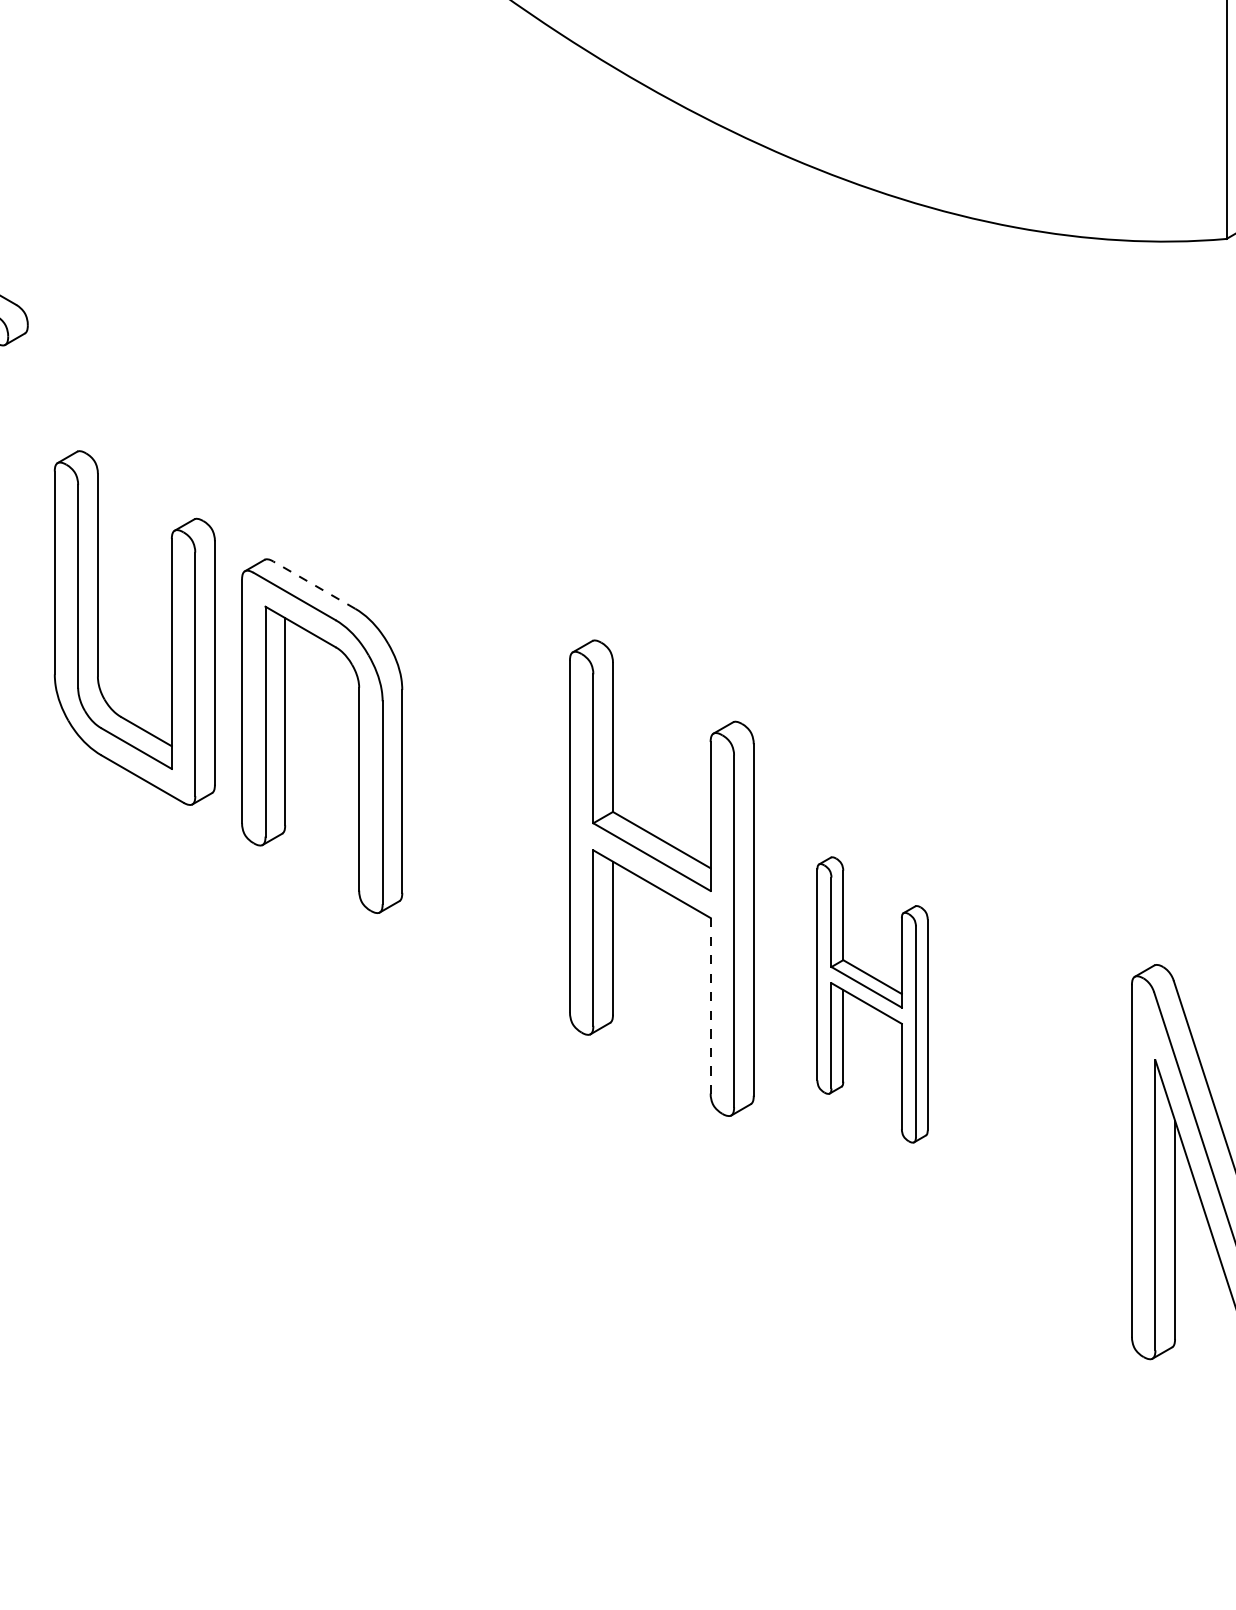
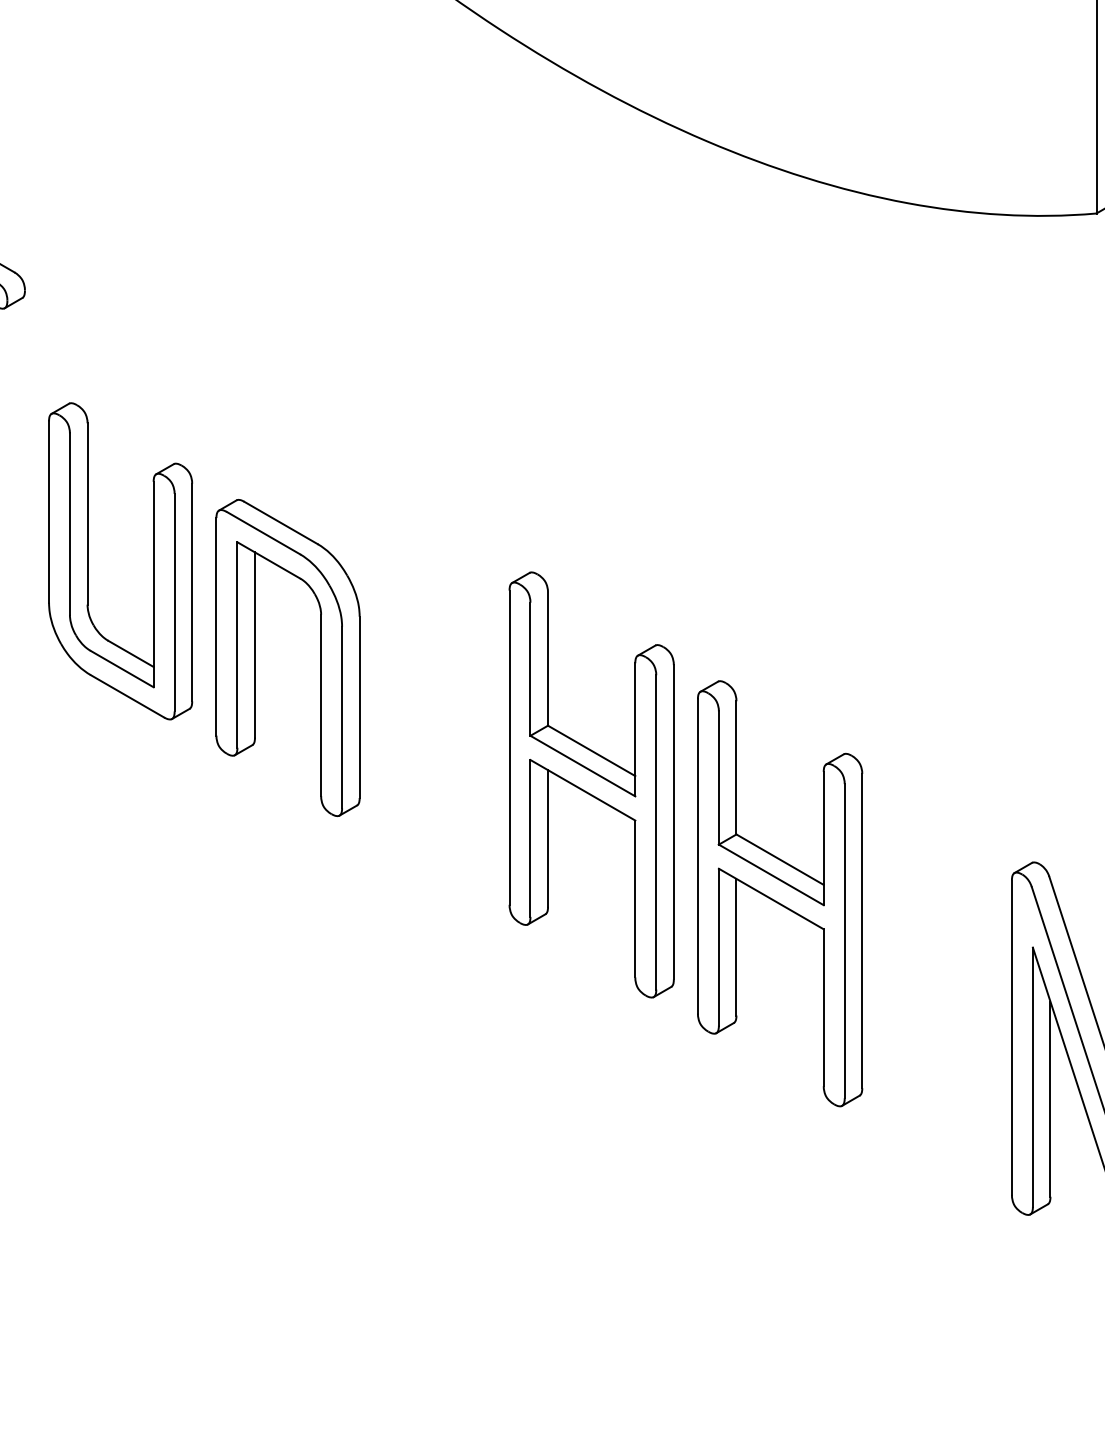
line: (314, 584) -> (281, 522), dashed -> solid
part: (872, 999) -> (779, 893), size x1.67
line: (710, 1005) -> (635, 898), dashed -> solid

